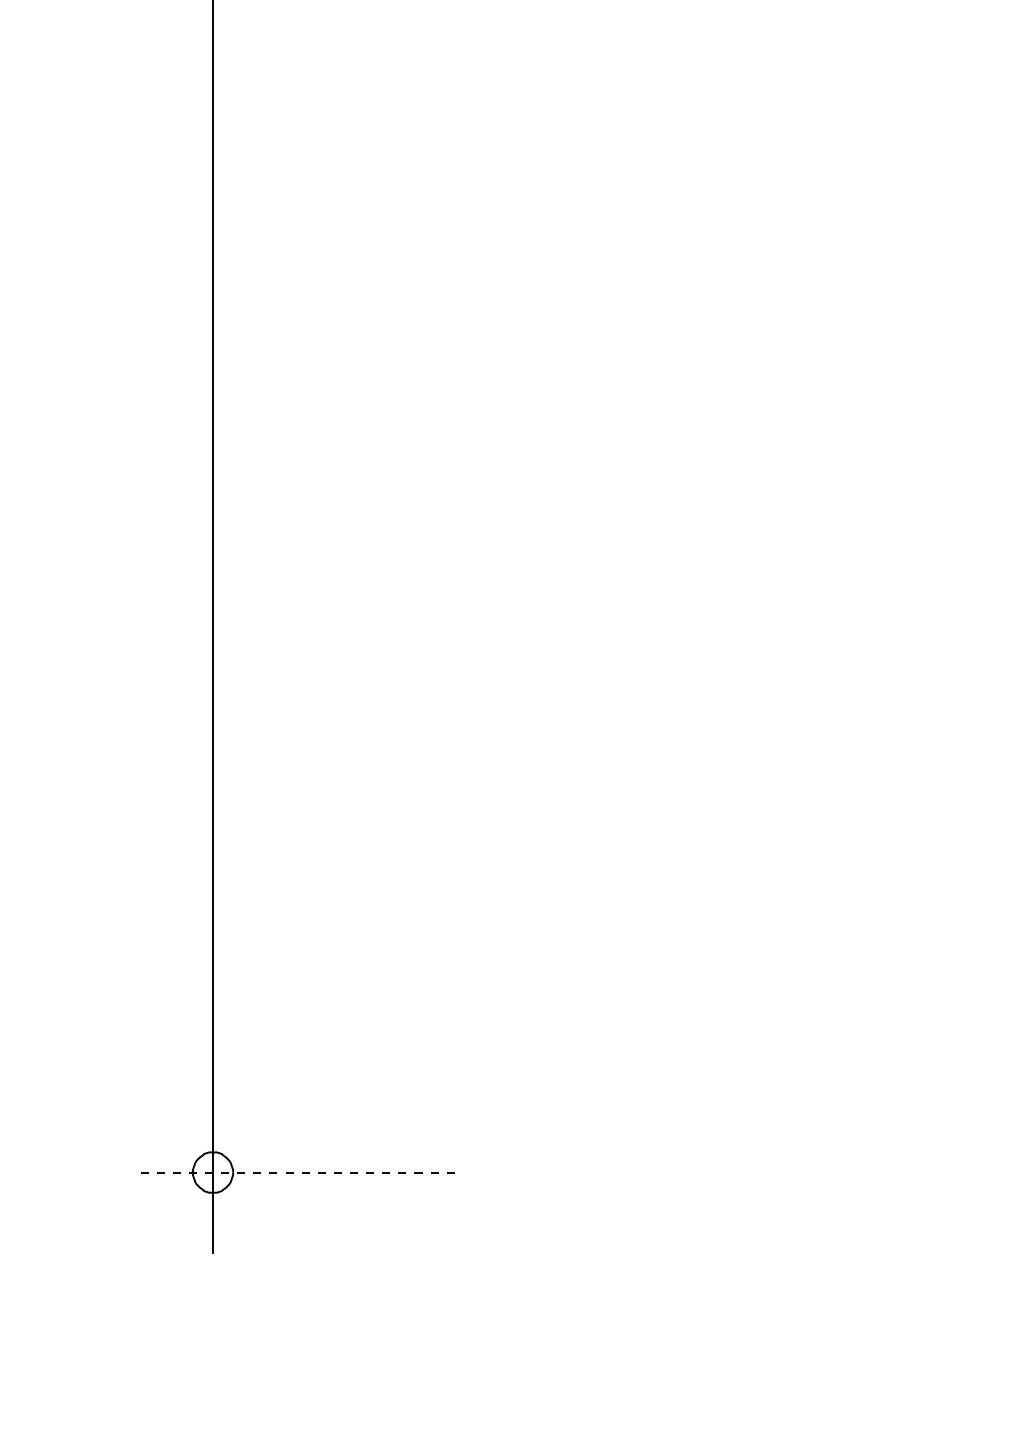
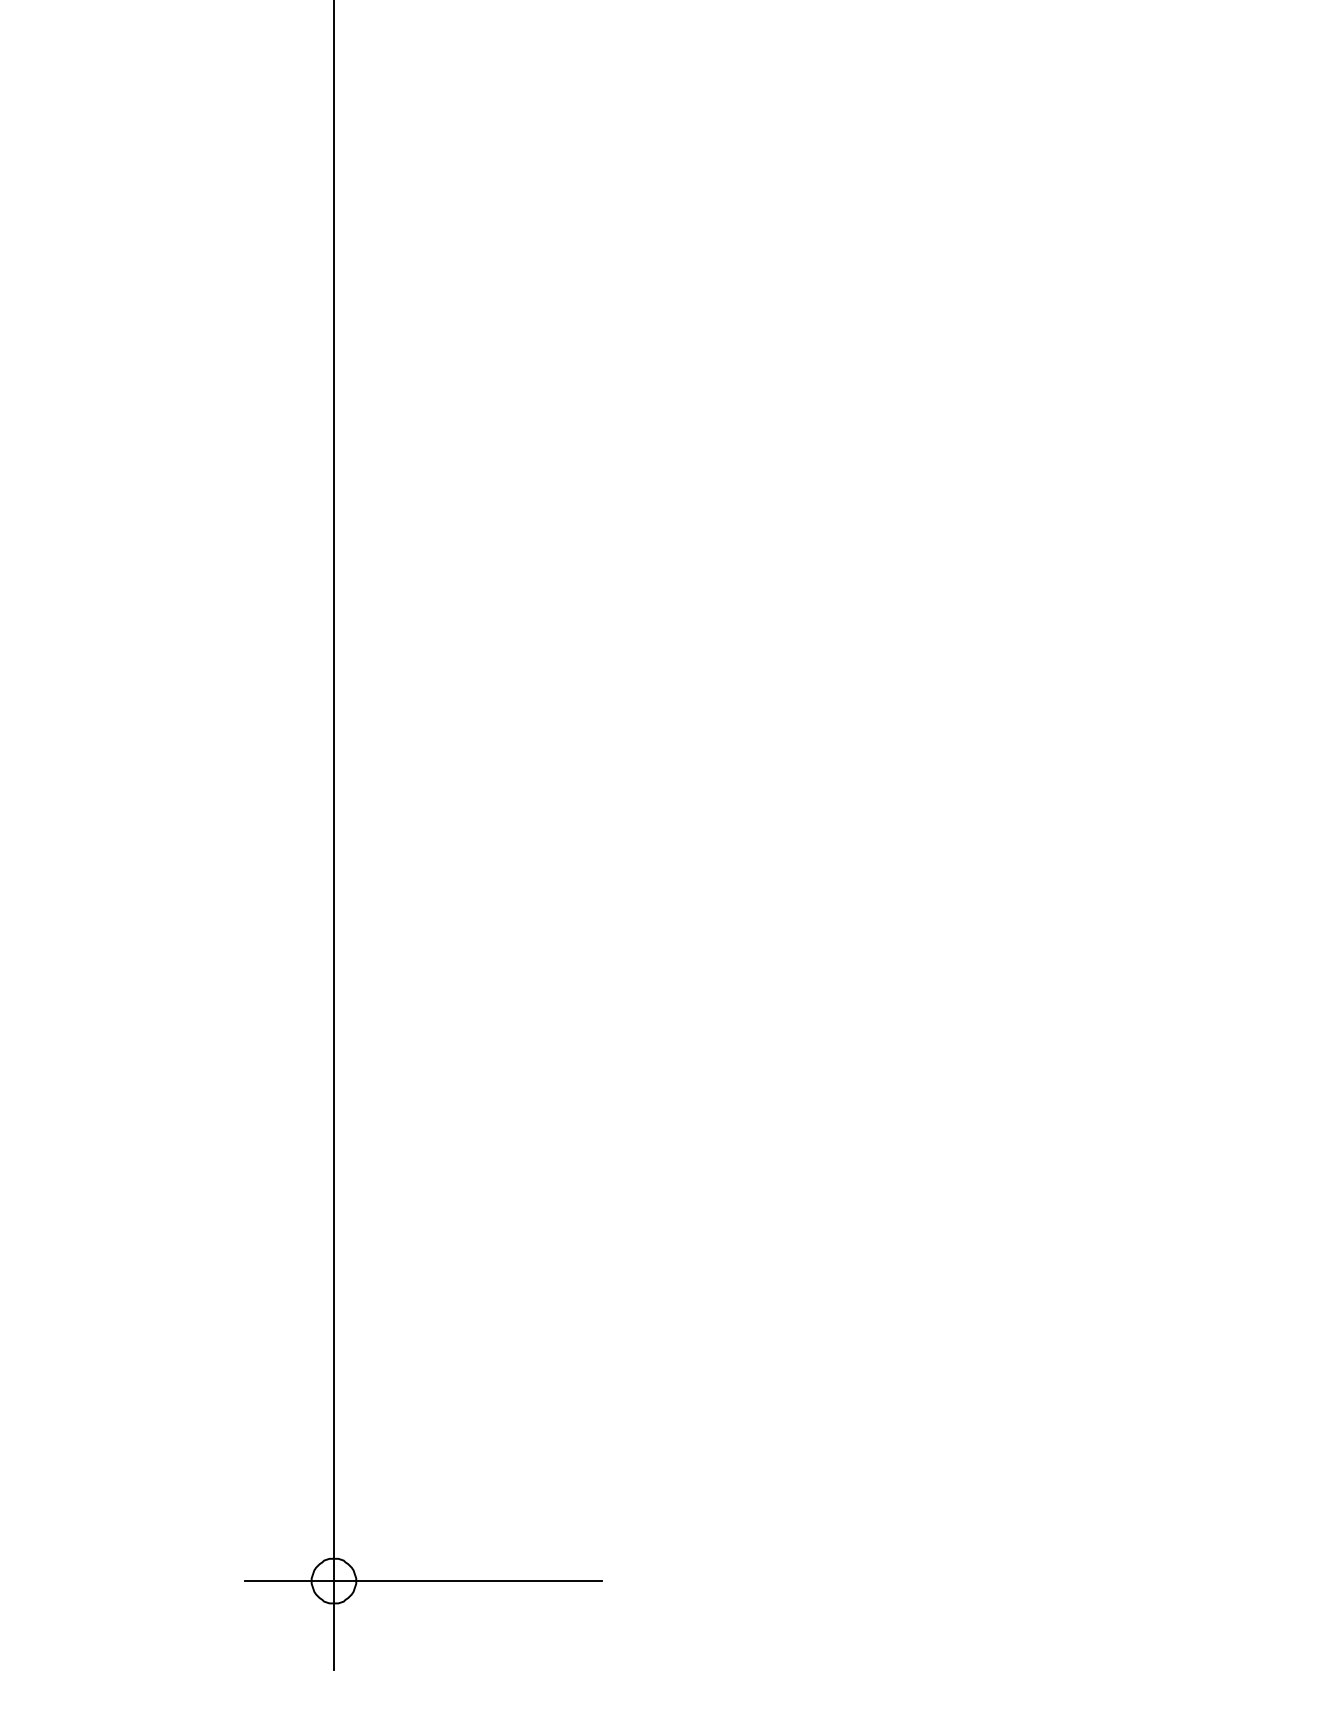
line: (293, 1172) -> (422, 1581), dashed -> solid

